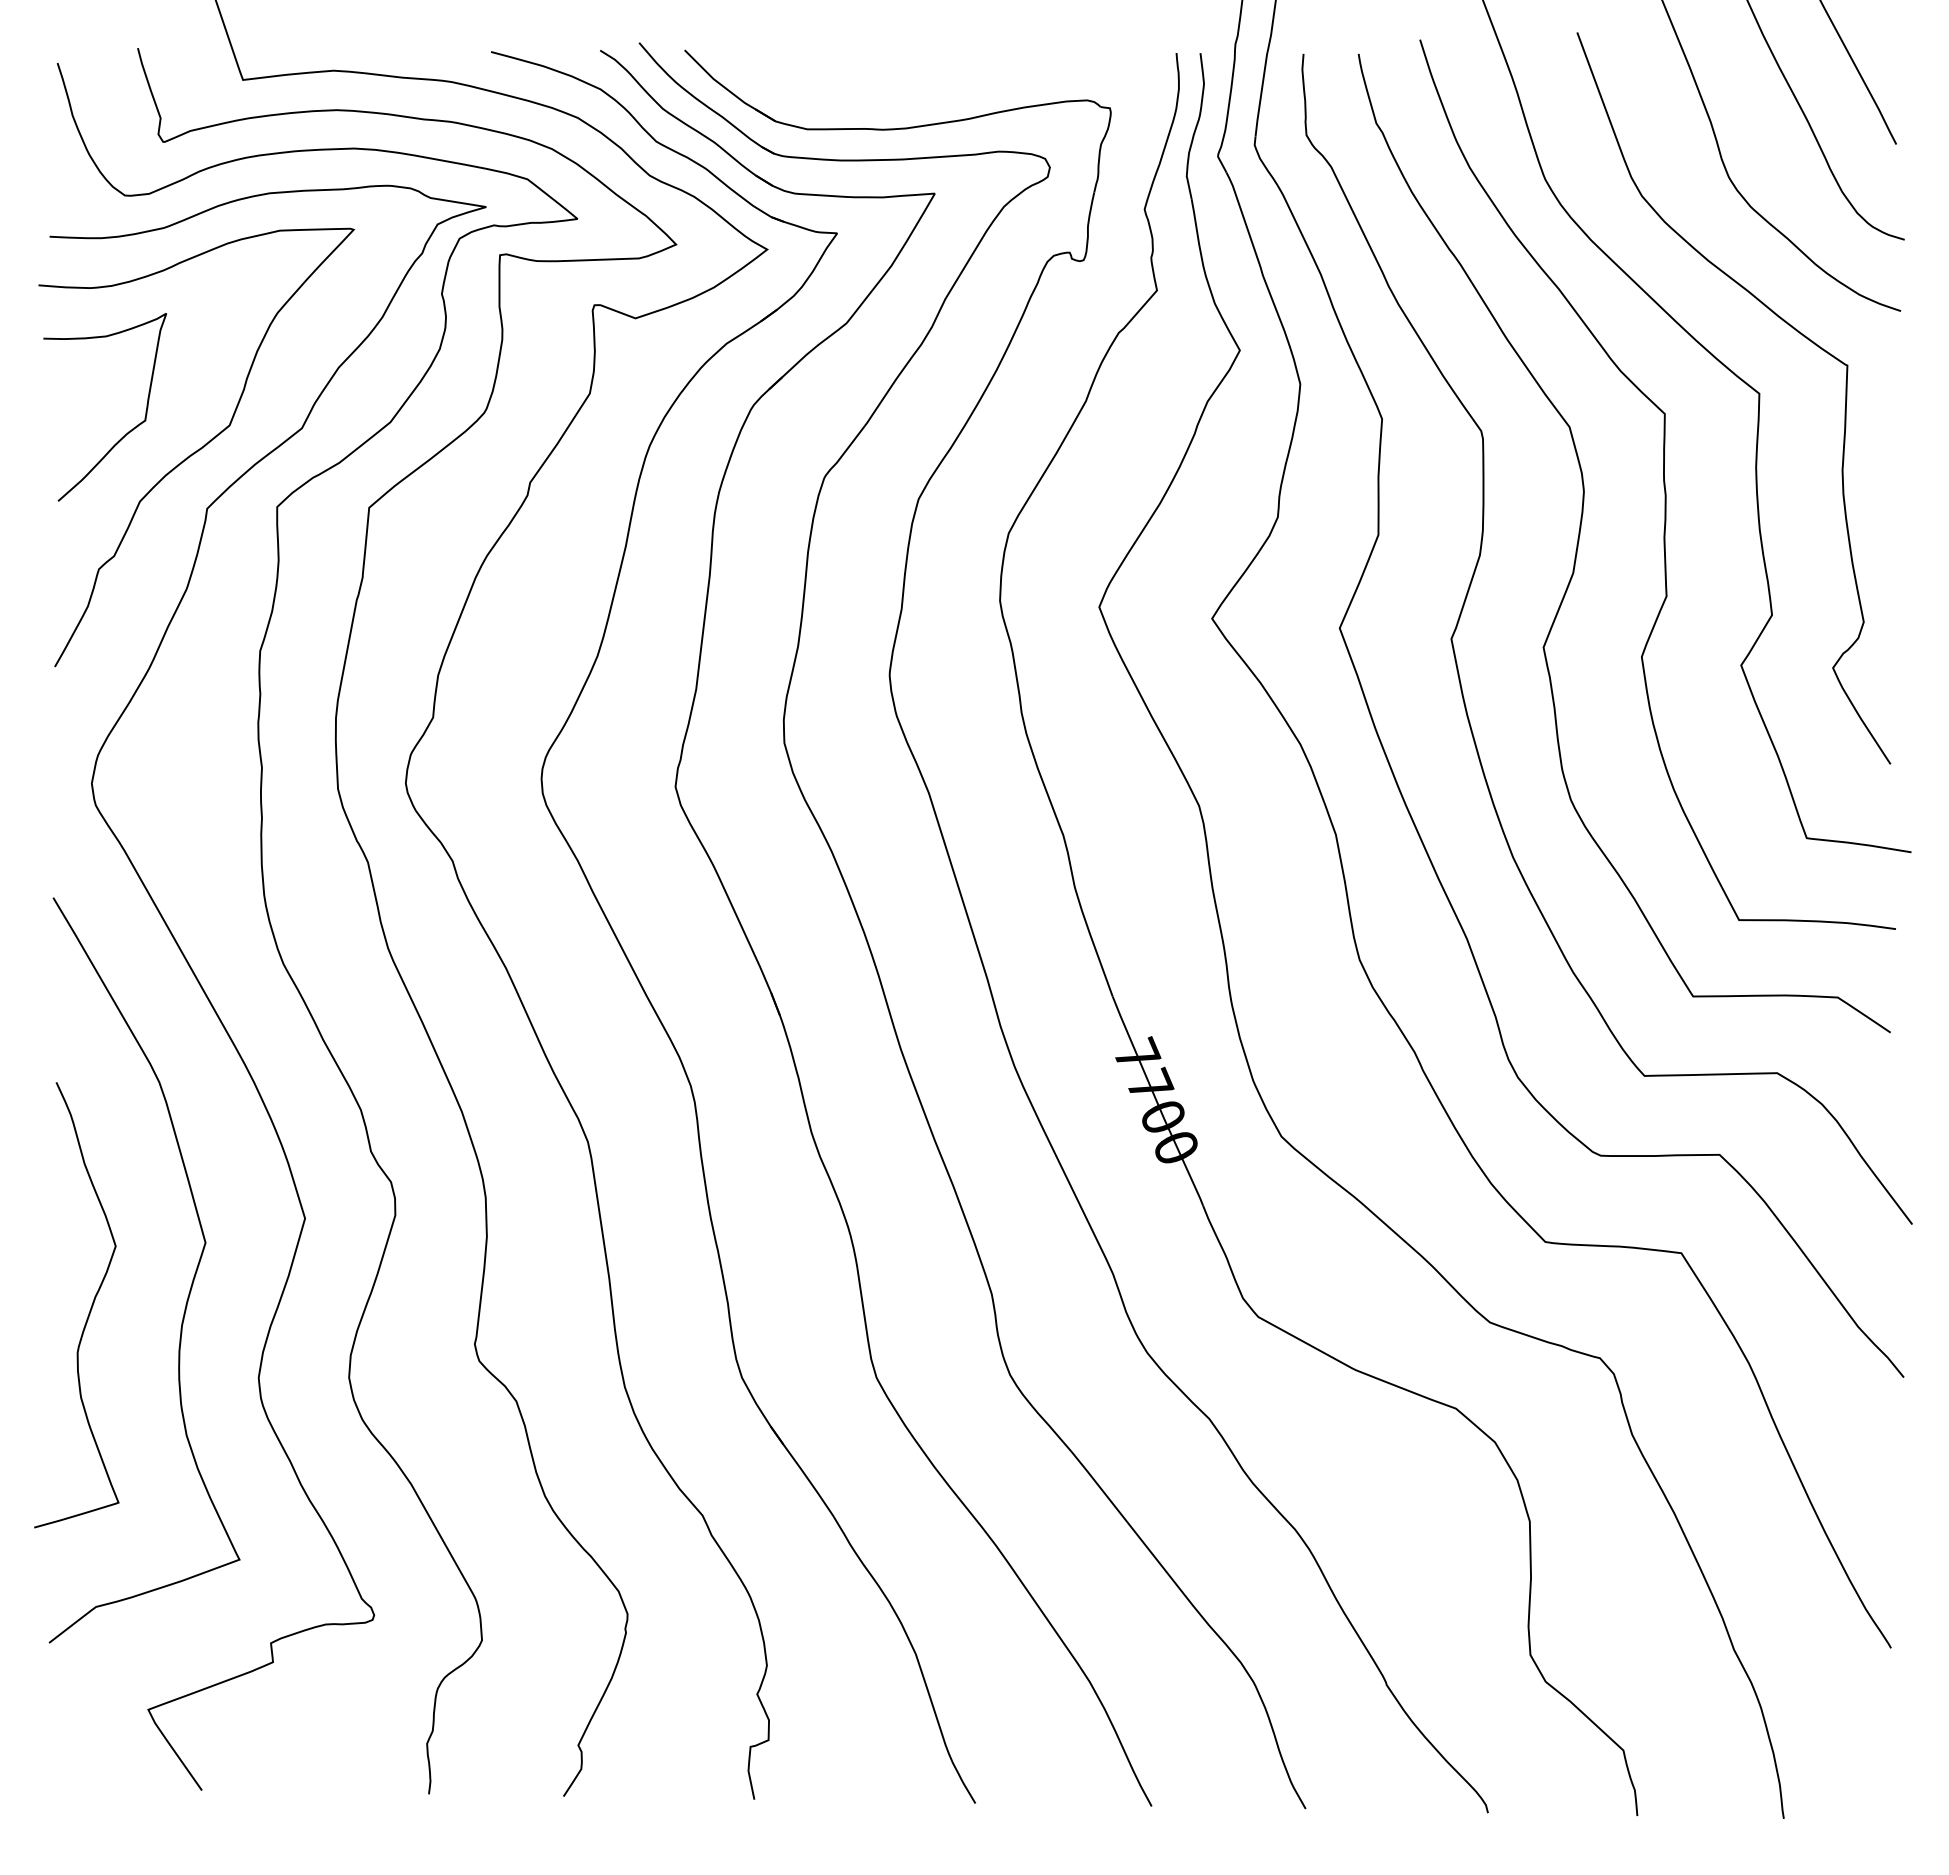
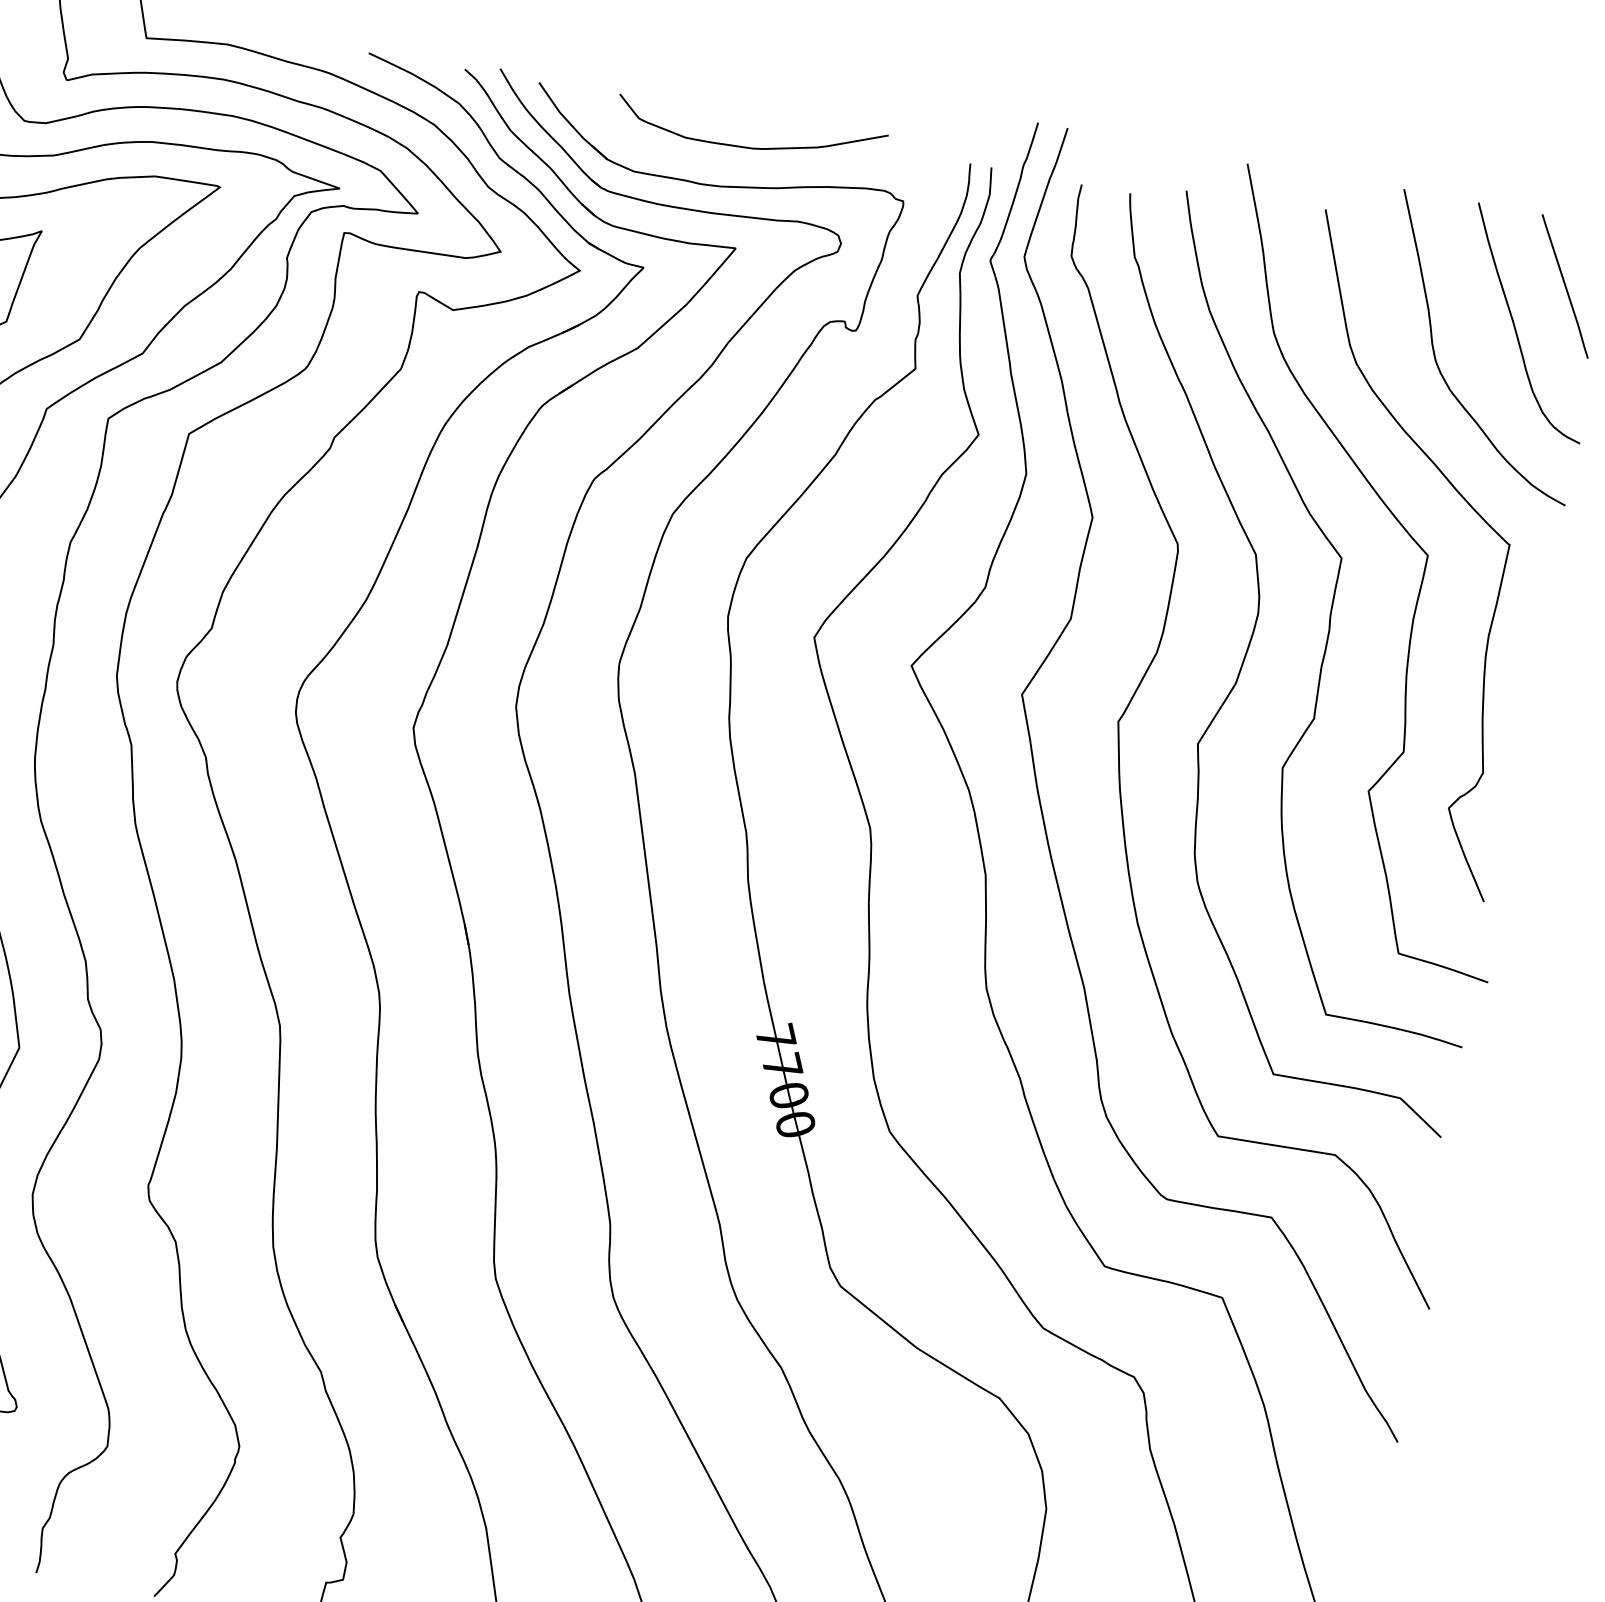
curve: (927, 79) -> (747, 146), added

